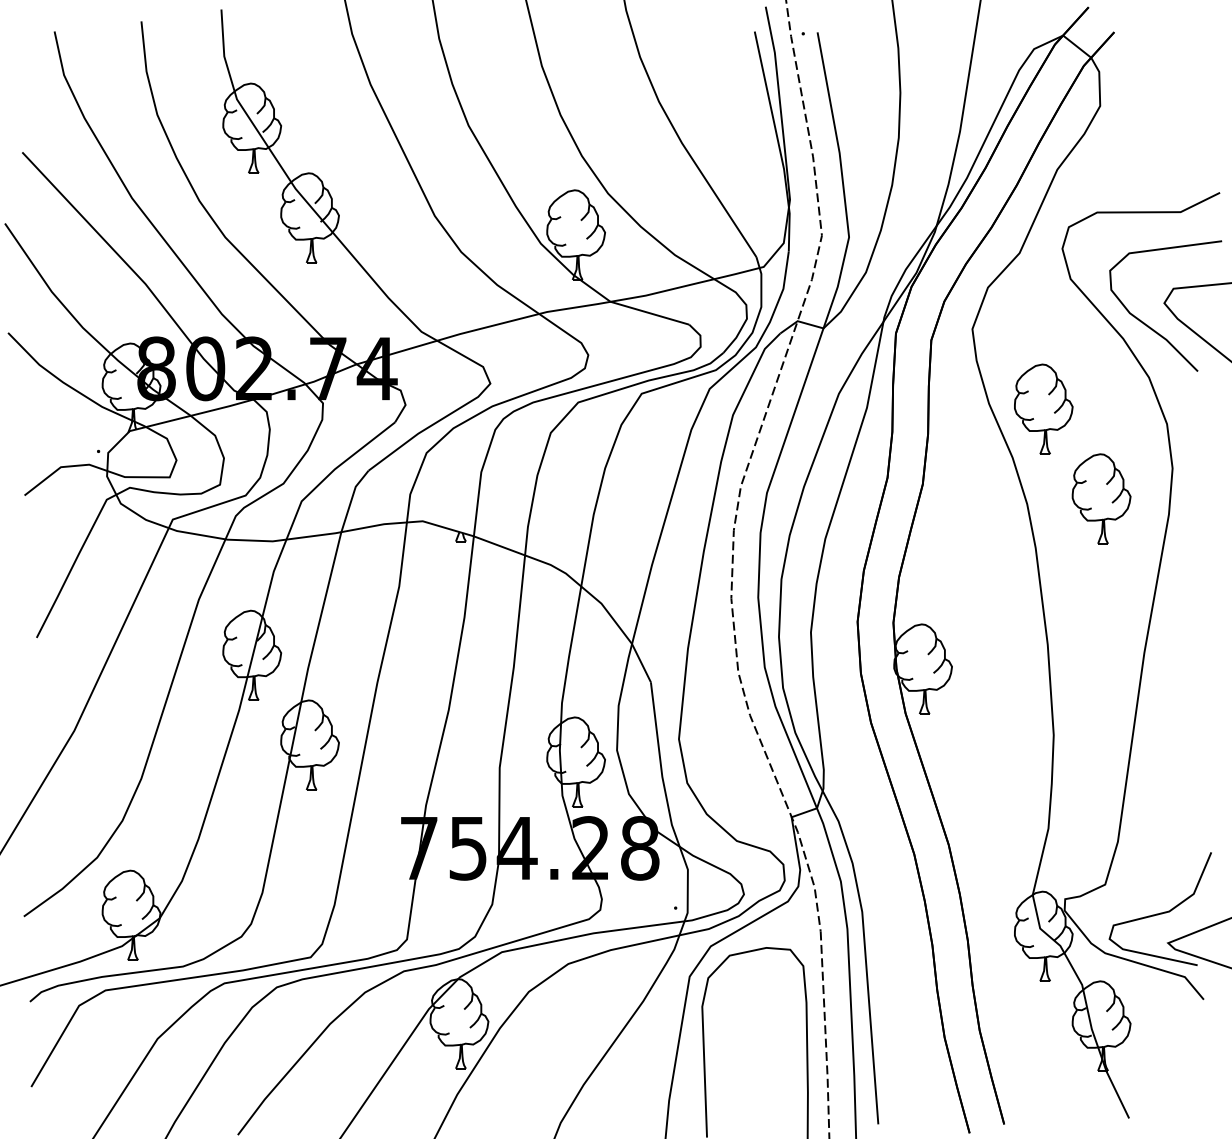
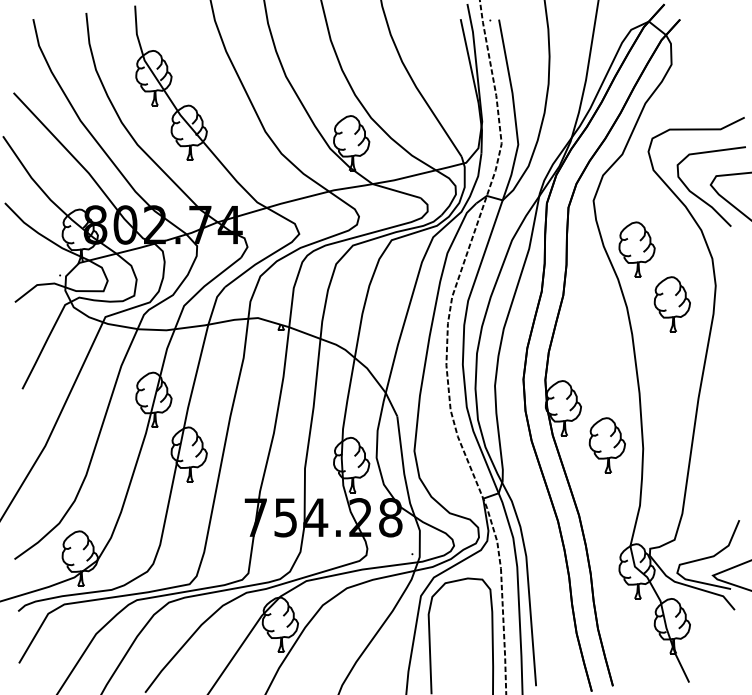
part: (993, 730) -> (606, 445), added

